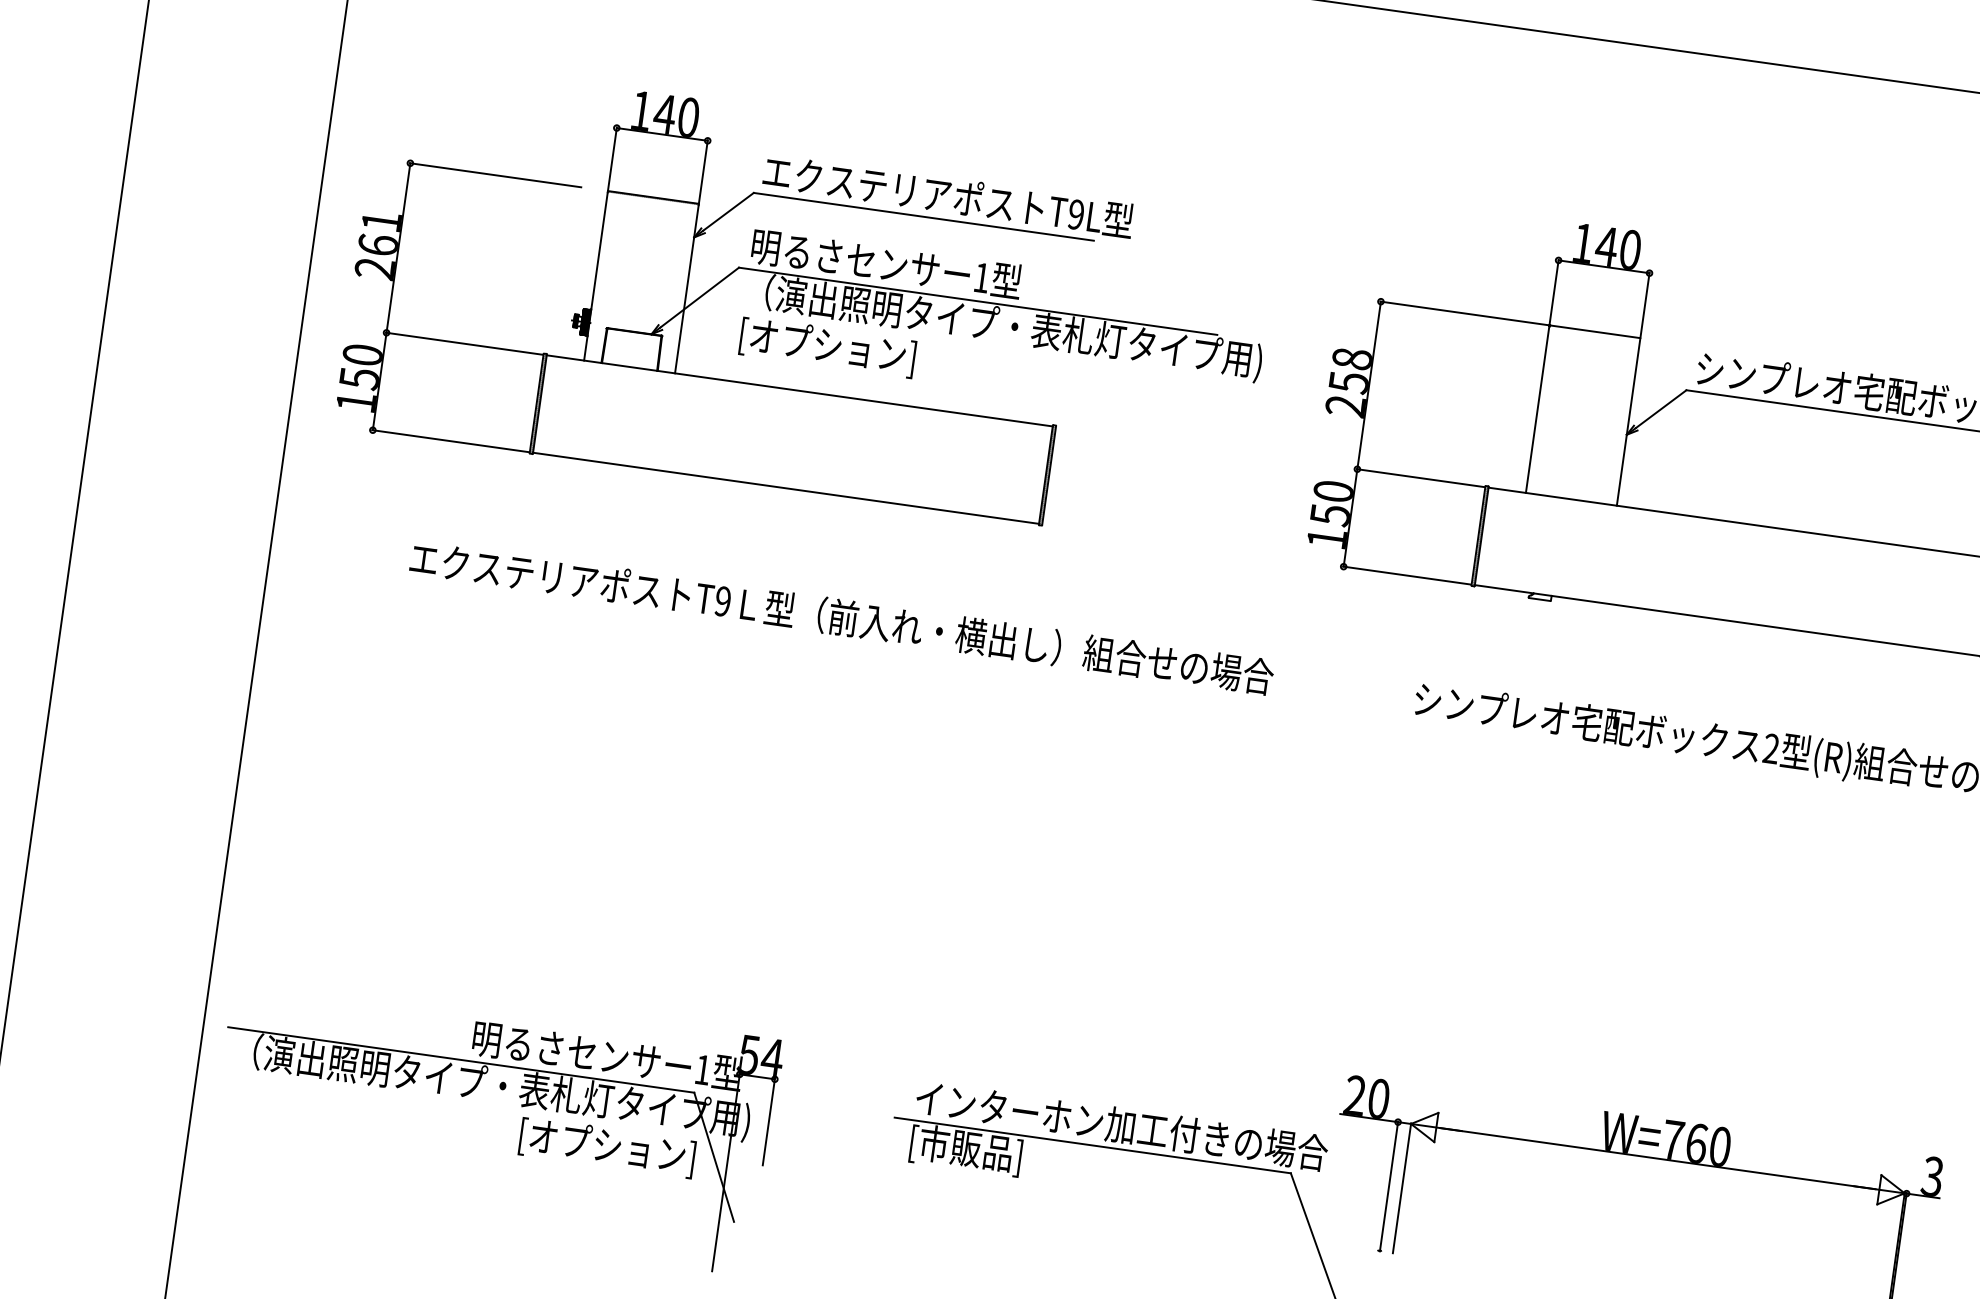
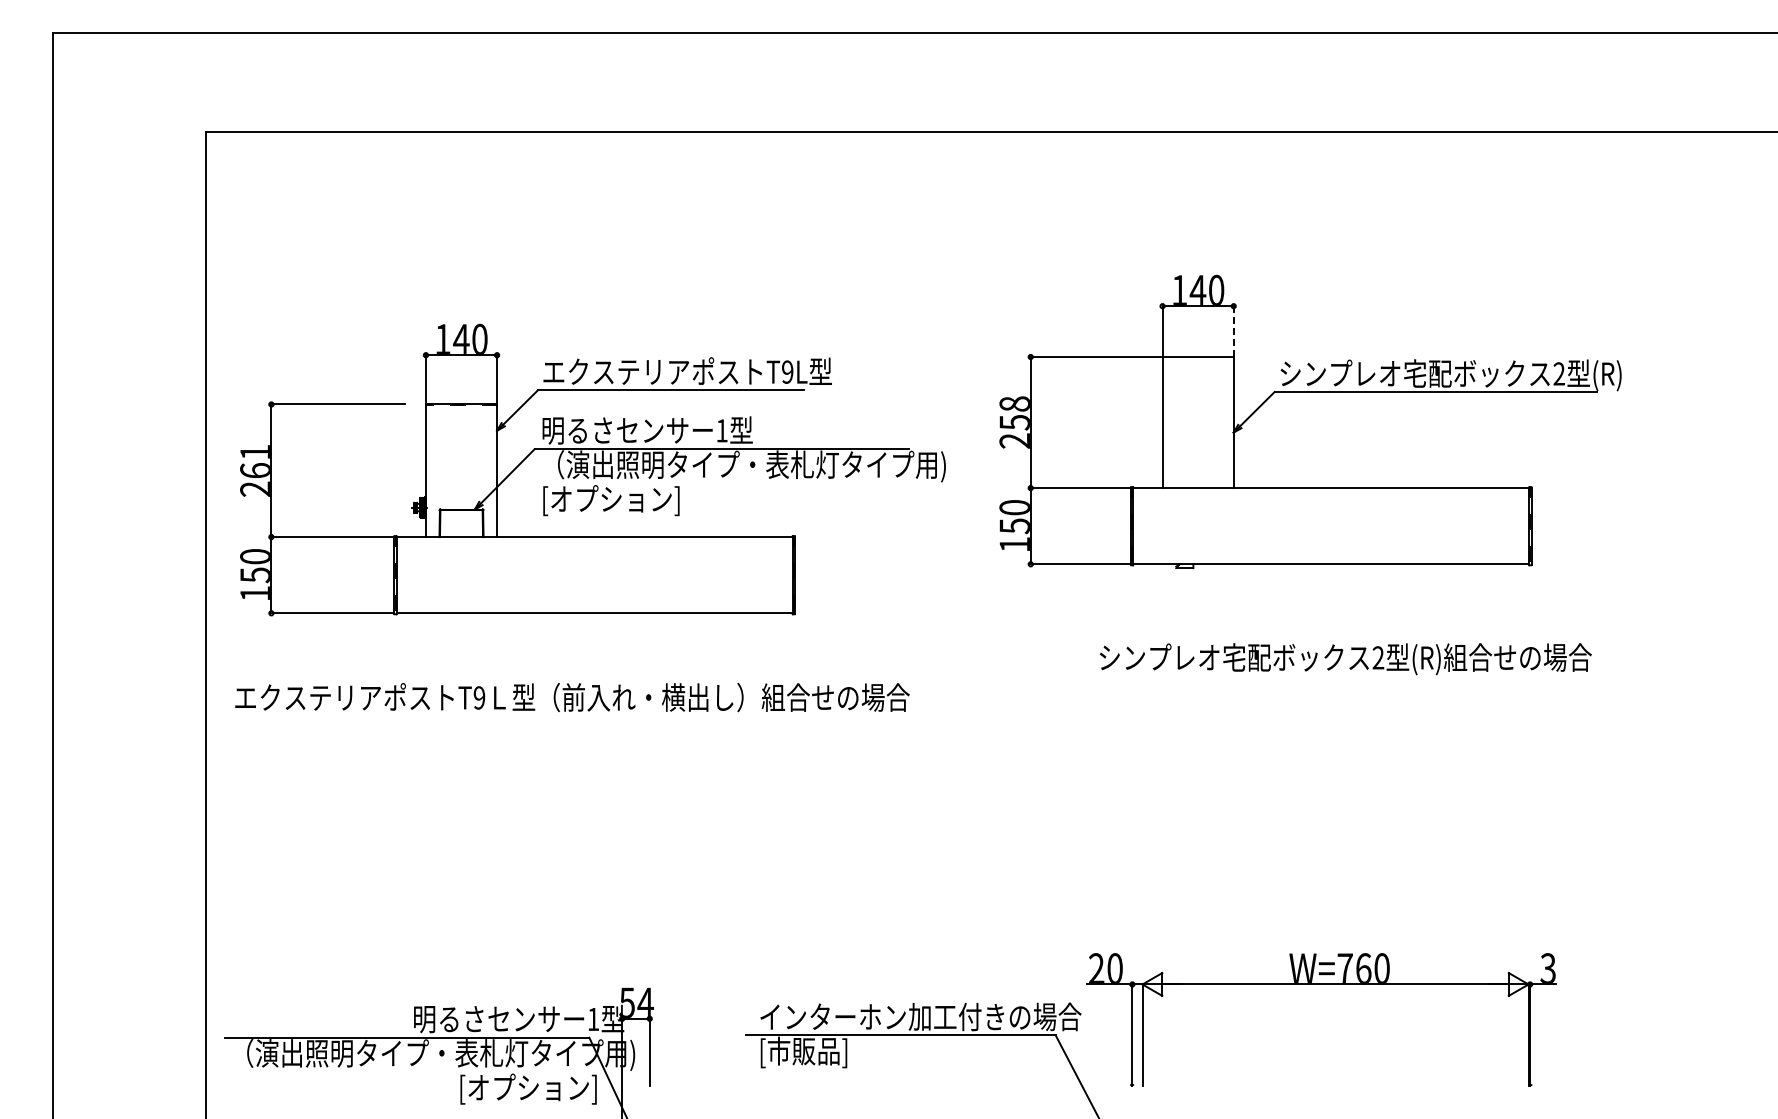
part: (809, 304) -> (592, 469), moved
line: (1644, 304) -> (1233, 330), solid -> dashed
text: (842, 617) -> (572, 697), moved

